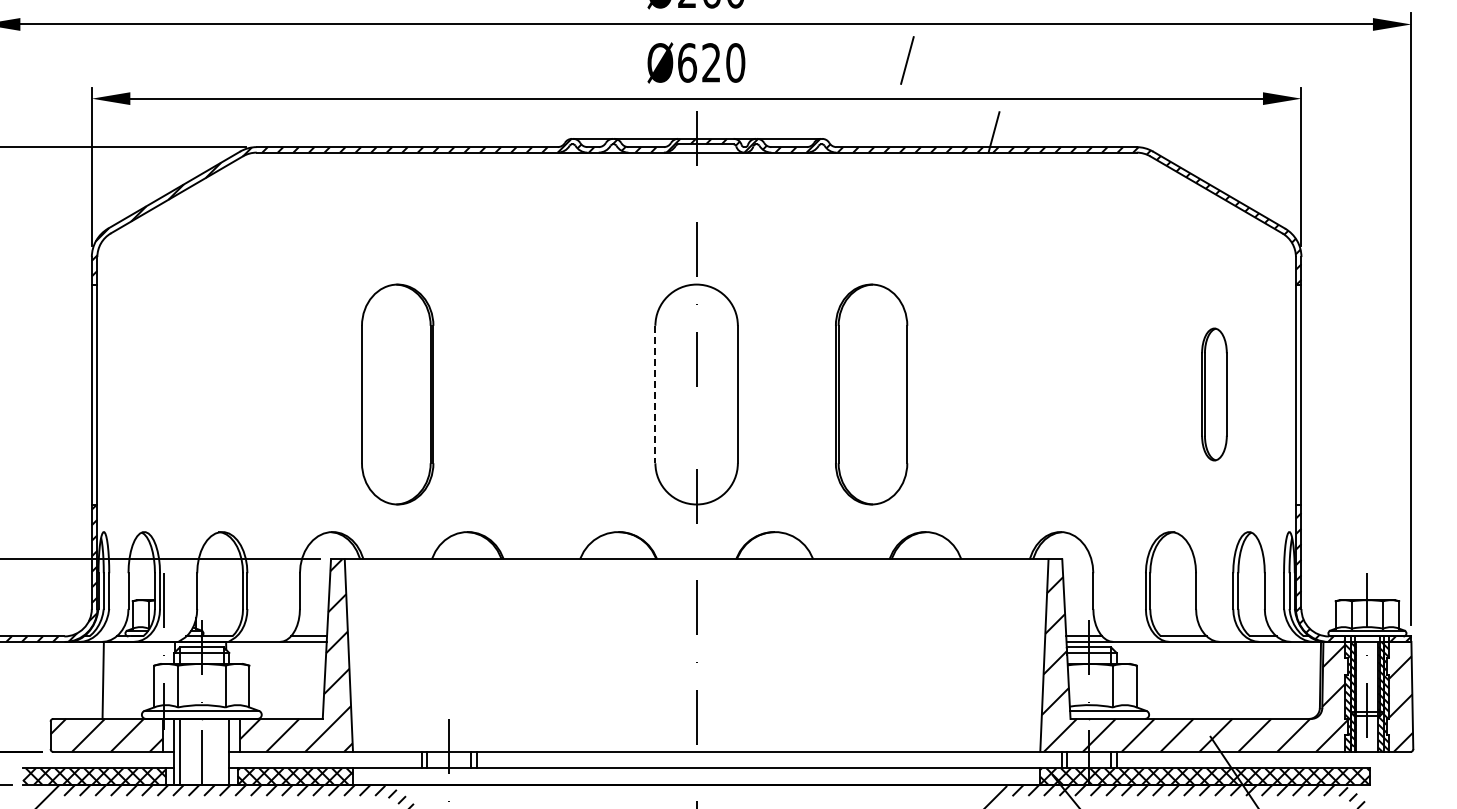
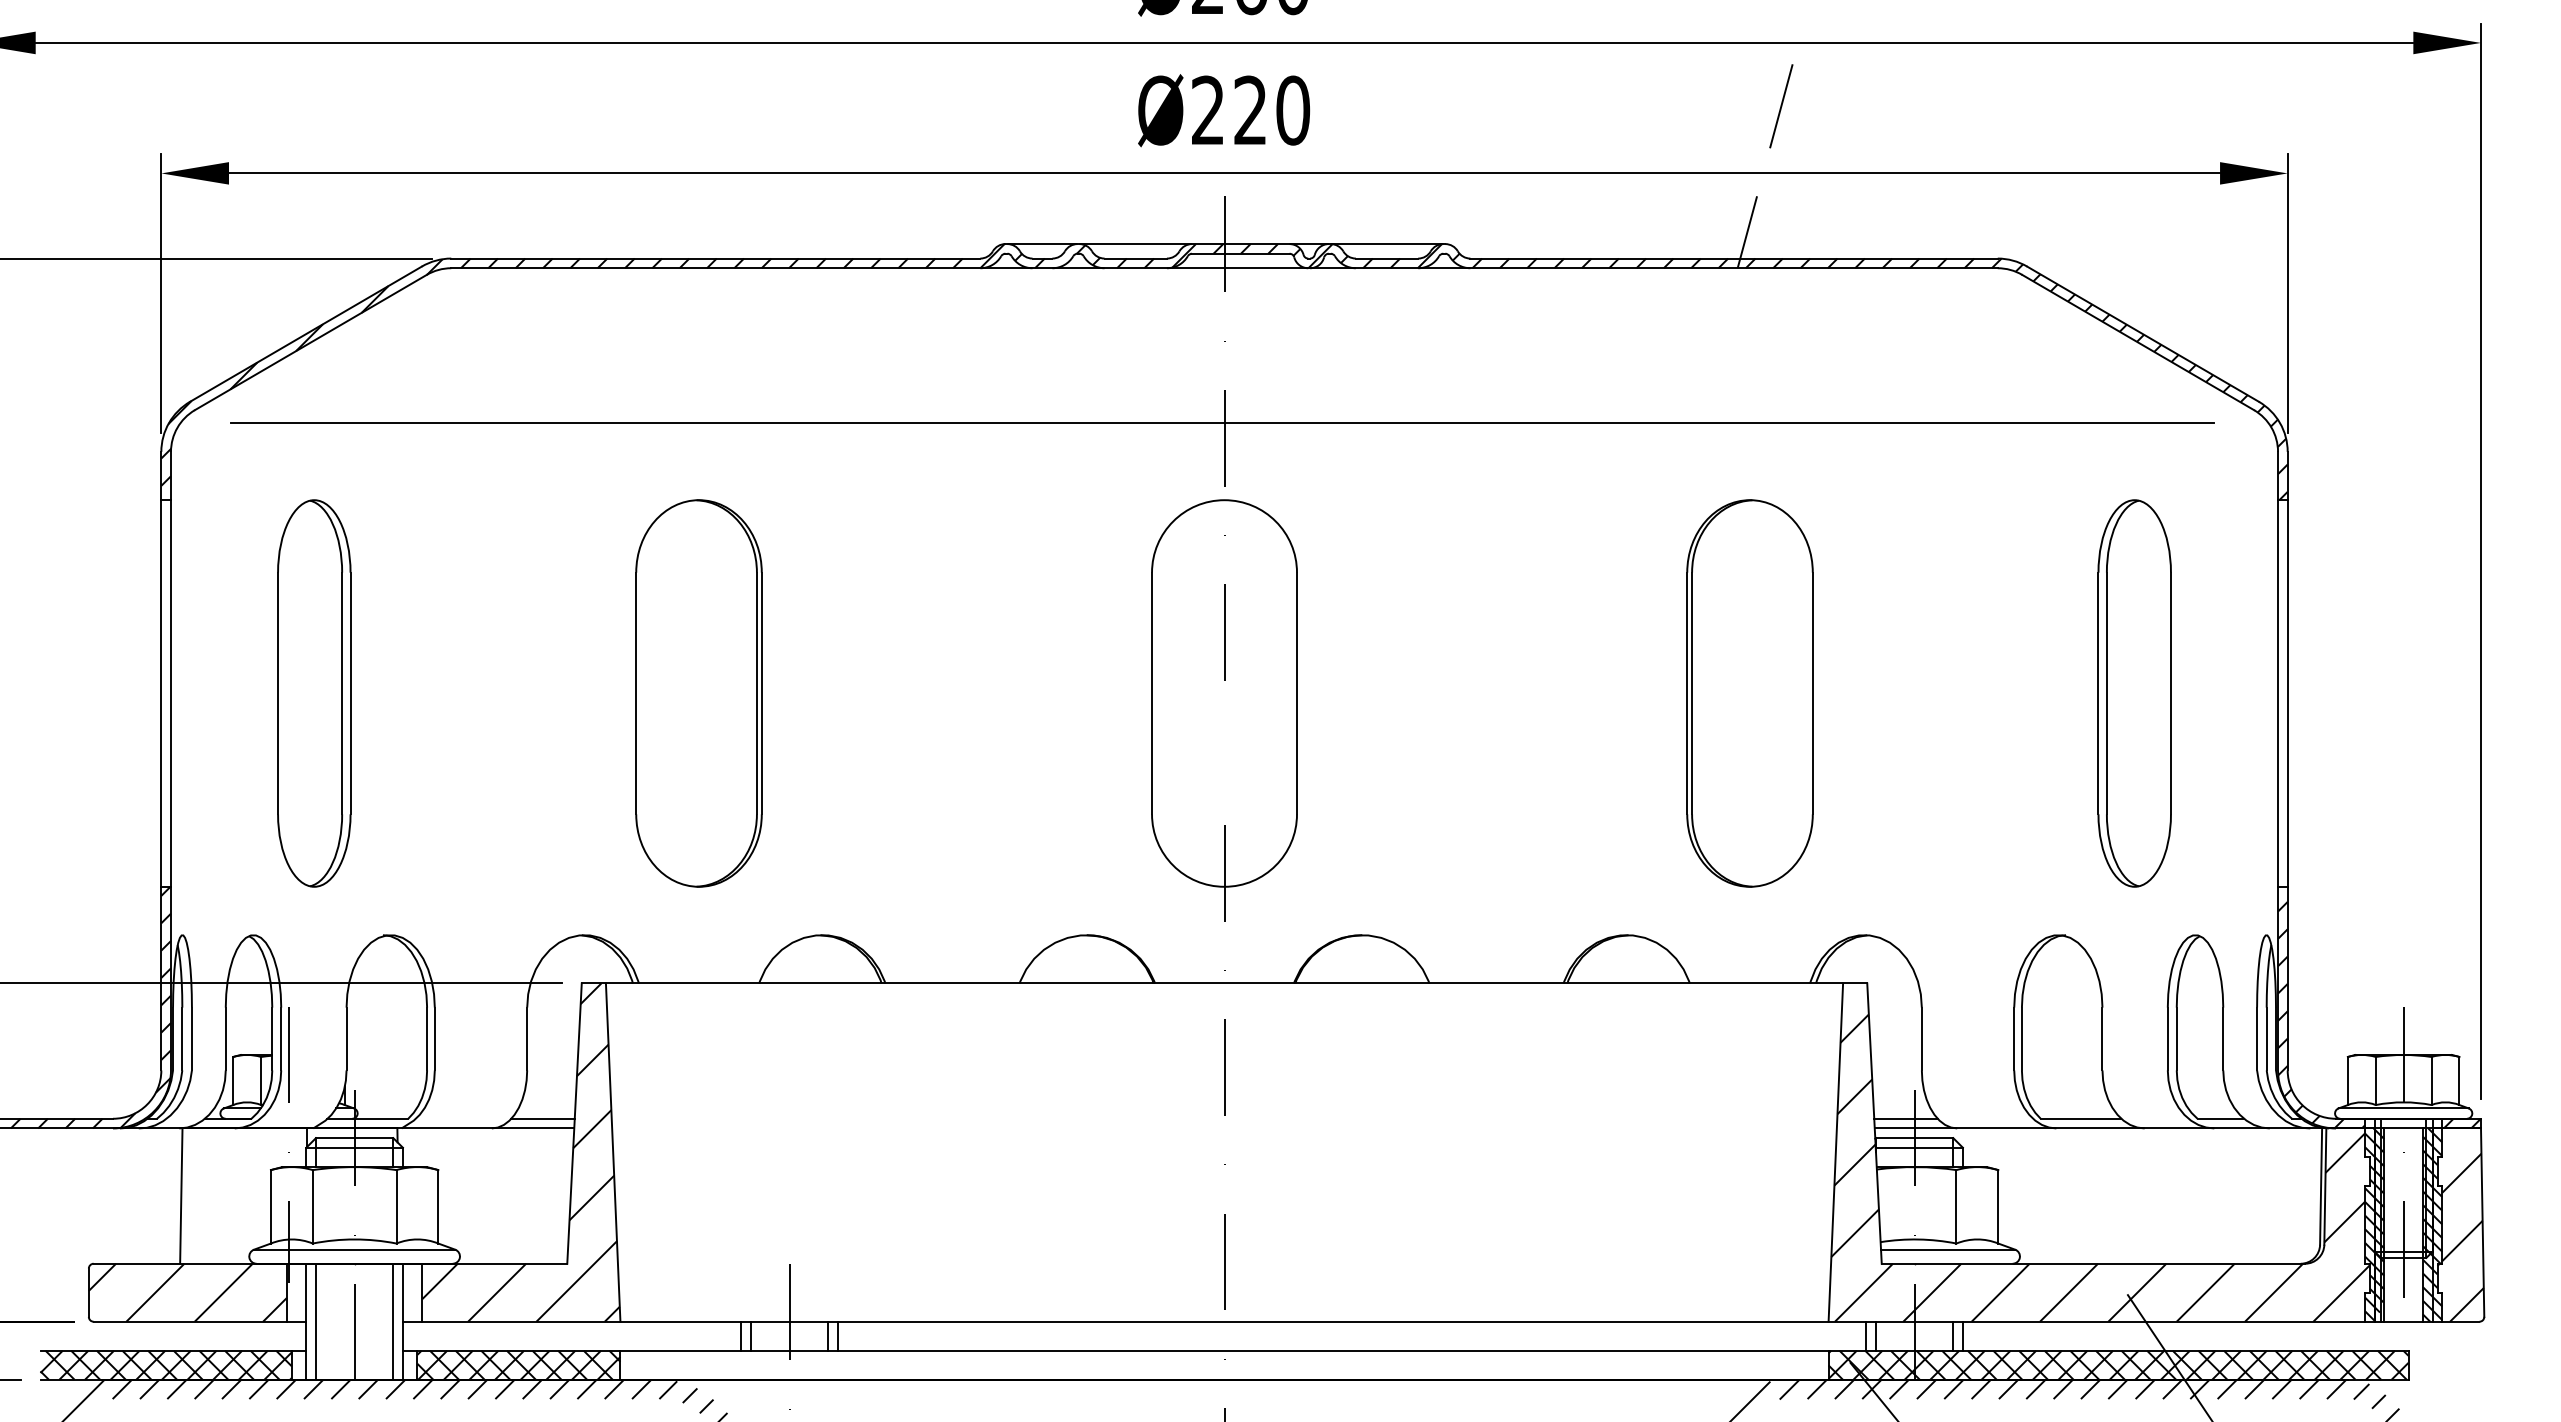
line: (907, 60) -> (1781, 106), moved
text: (687, 62) -> (1208, 109), Ø620 -> Ø220
line: (695, 240) -> (1222, 422), added
part: (178, 394) -> (313, 693), added
line: (655, 394) -> (1152, 693), dashed -> solid
part: (871, 394) -> (1749, 693), moved
part: (1214, 394) -> (2134, 693), size x1.67
line: (223, 751) -> (392, 1320), added

